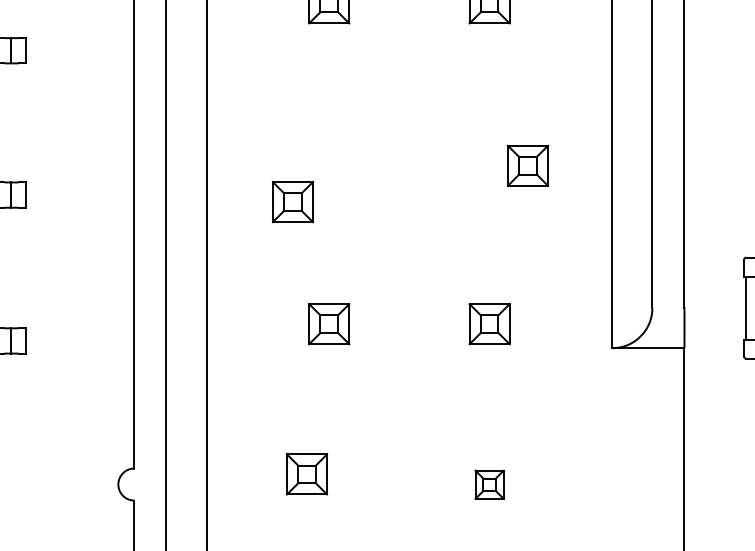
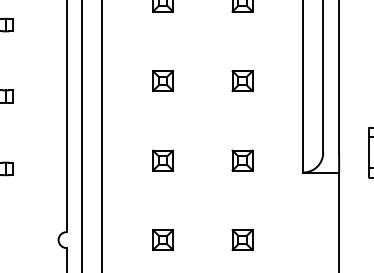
part: (527, 166) -> (242, 81), moved
part: (293, 202) -> (163, 81), moved
part: (305, 473) -> (162, 239), moved
part: (489, 485) -> (242, 240), size x1.43

